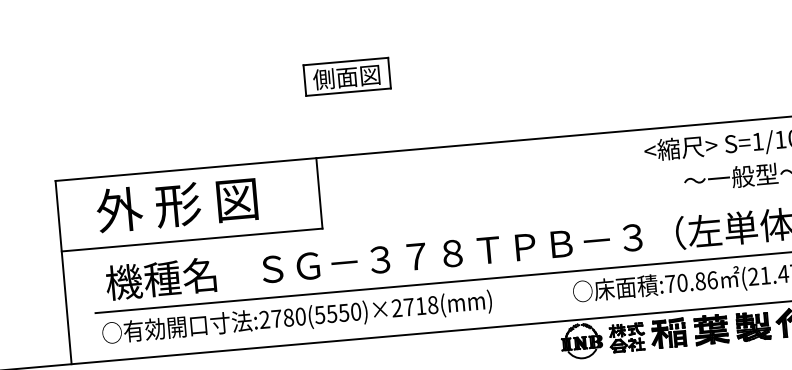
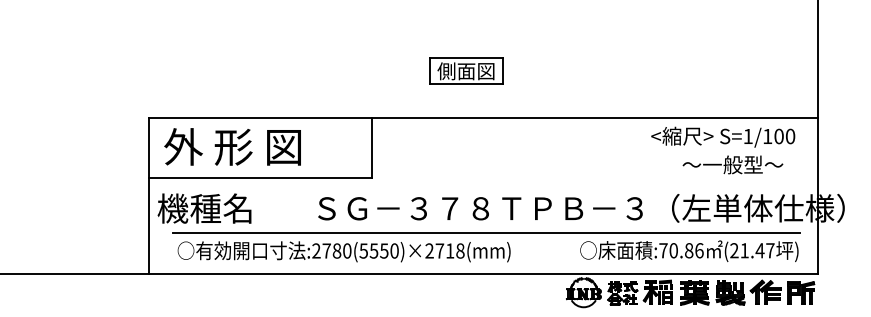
part: (347, 76) -> (466, 70), moved
text: (176, 204) -> (232, 146), moved
text: (160, 278) -> (204, 208), moved

